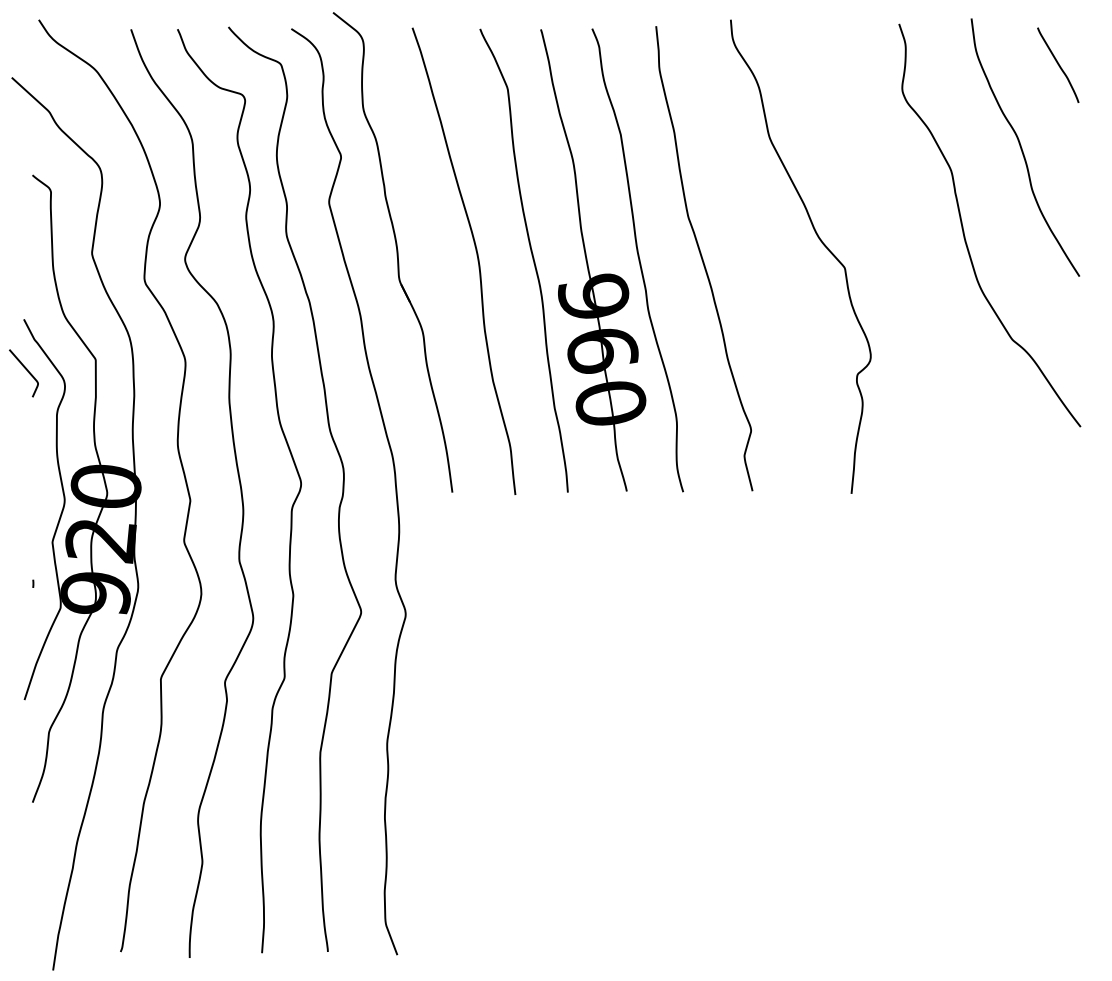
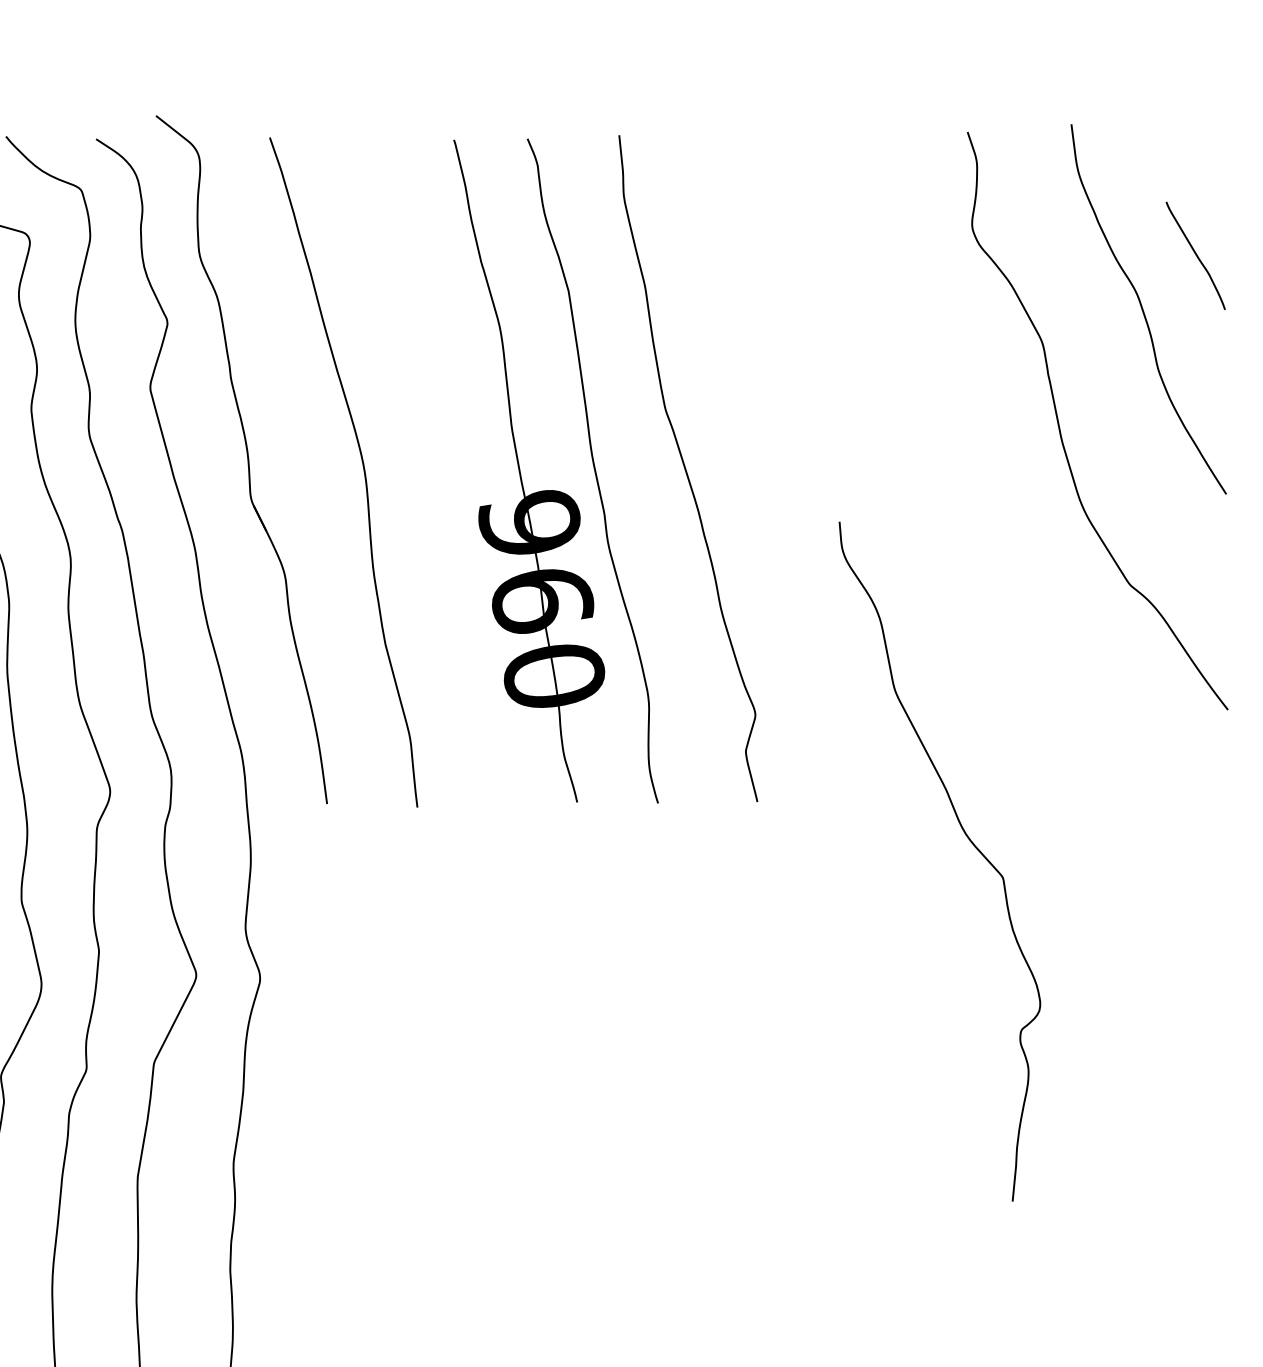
curve: (1058, 64) -> (1196, 254), moved
curve: (819, 240) -> (966, 838), moved
curve: (532, 259) -> (441, 469), removed

